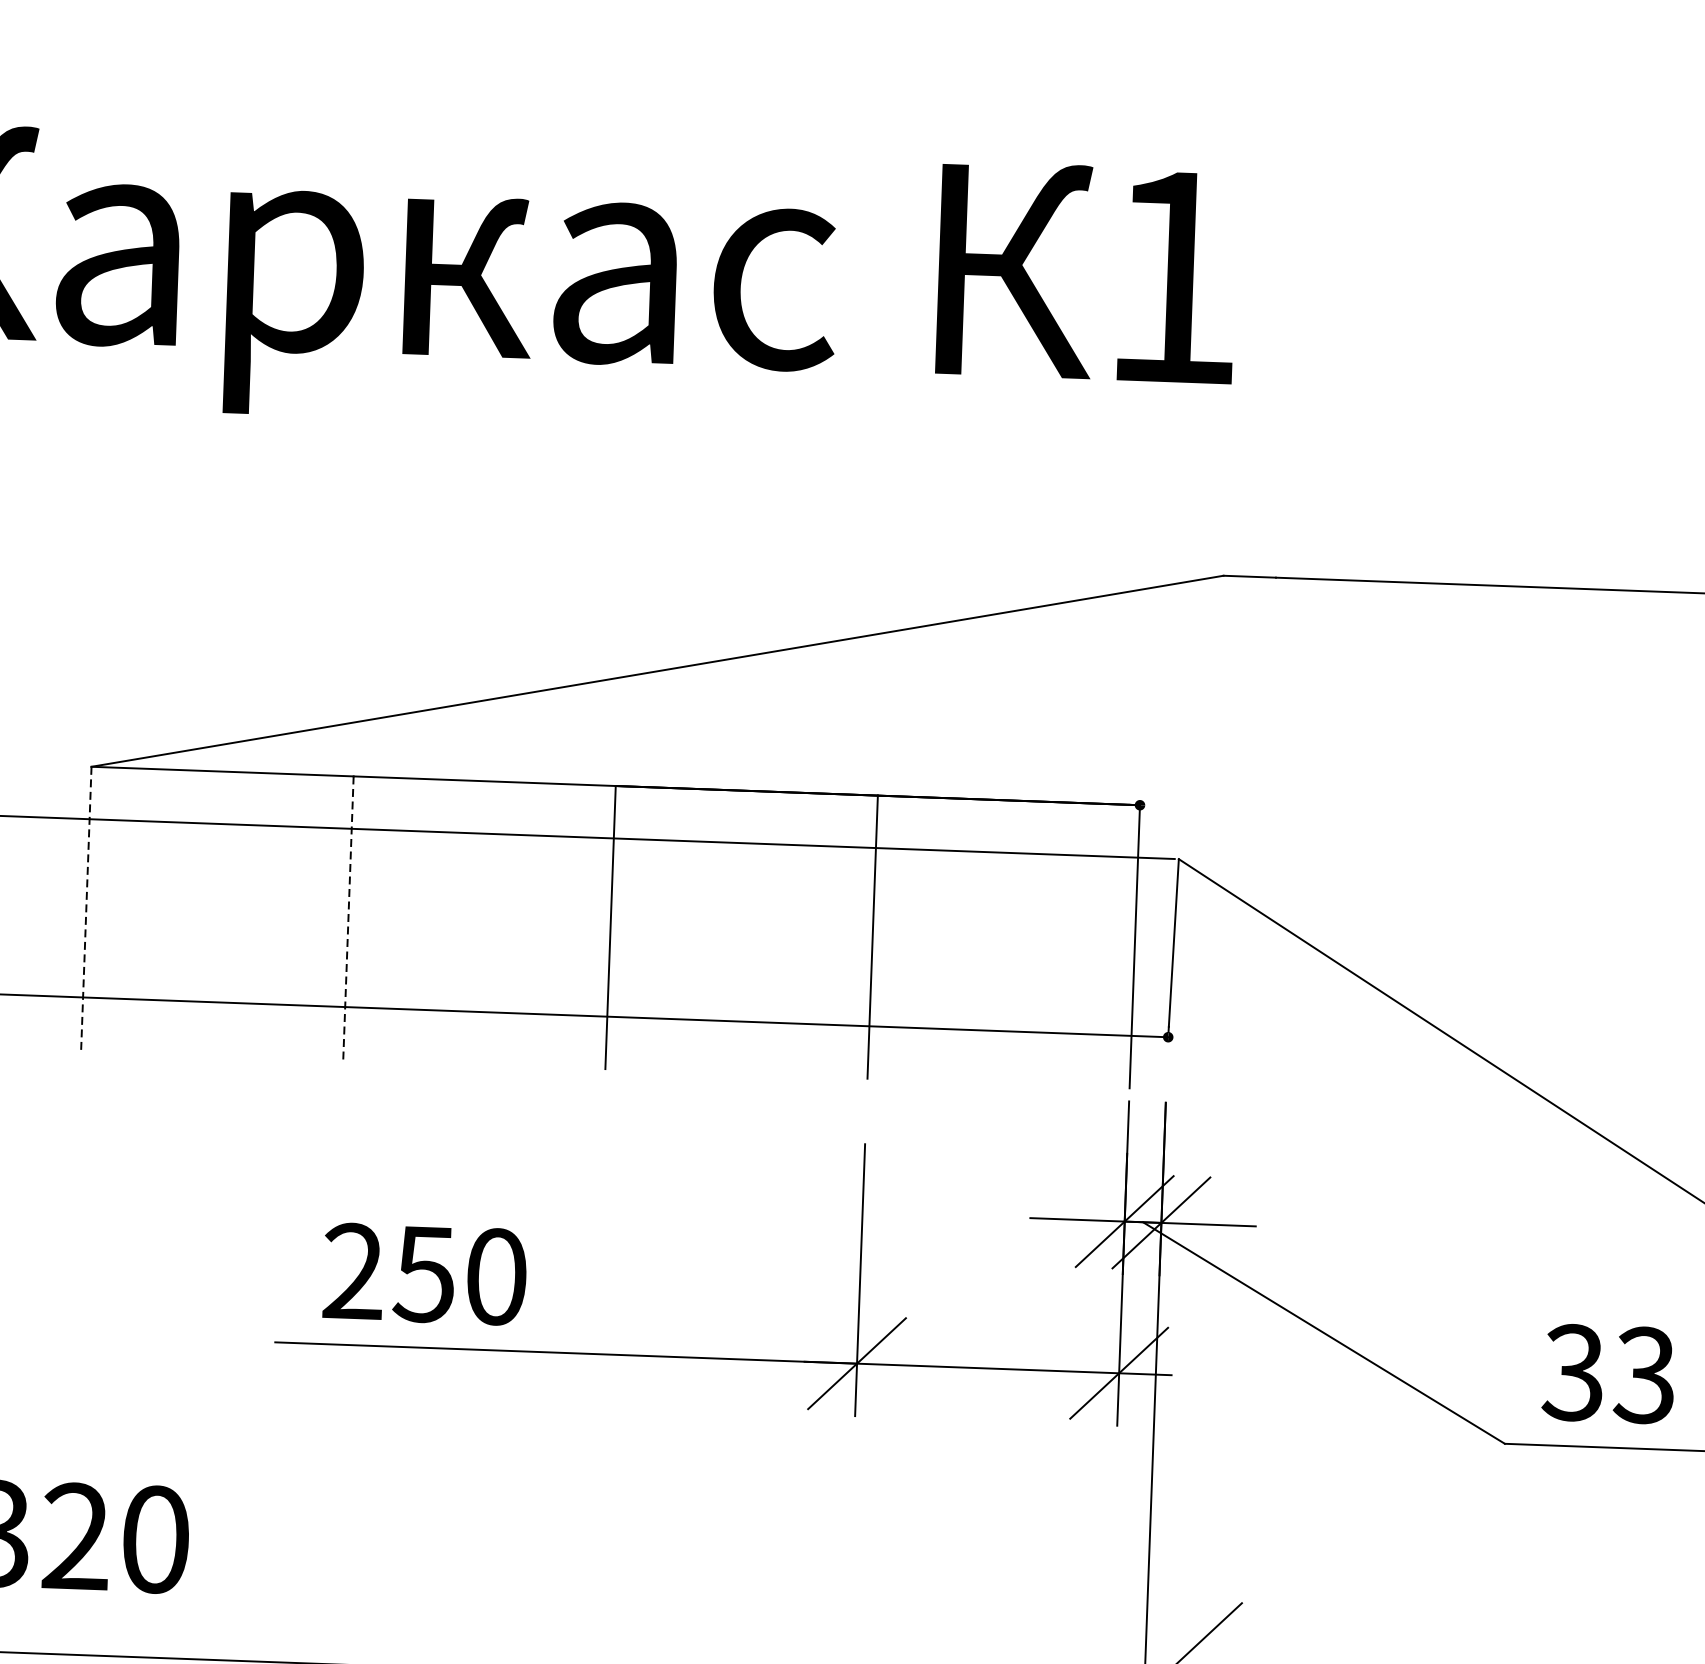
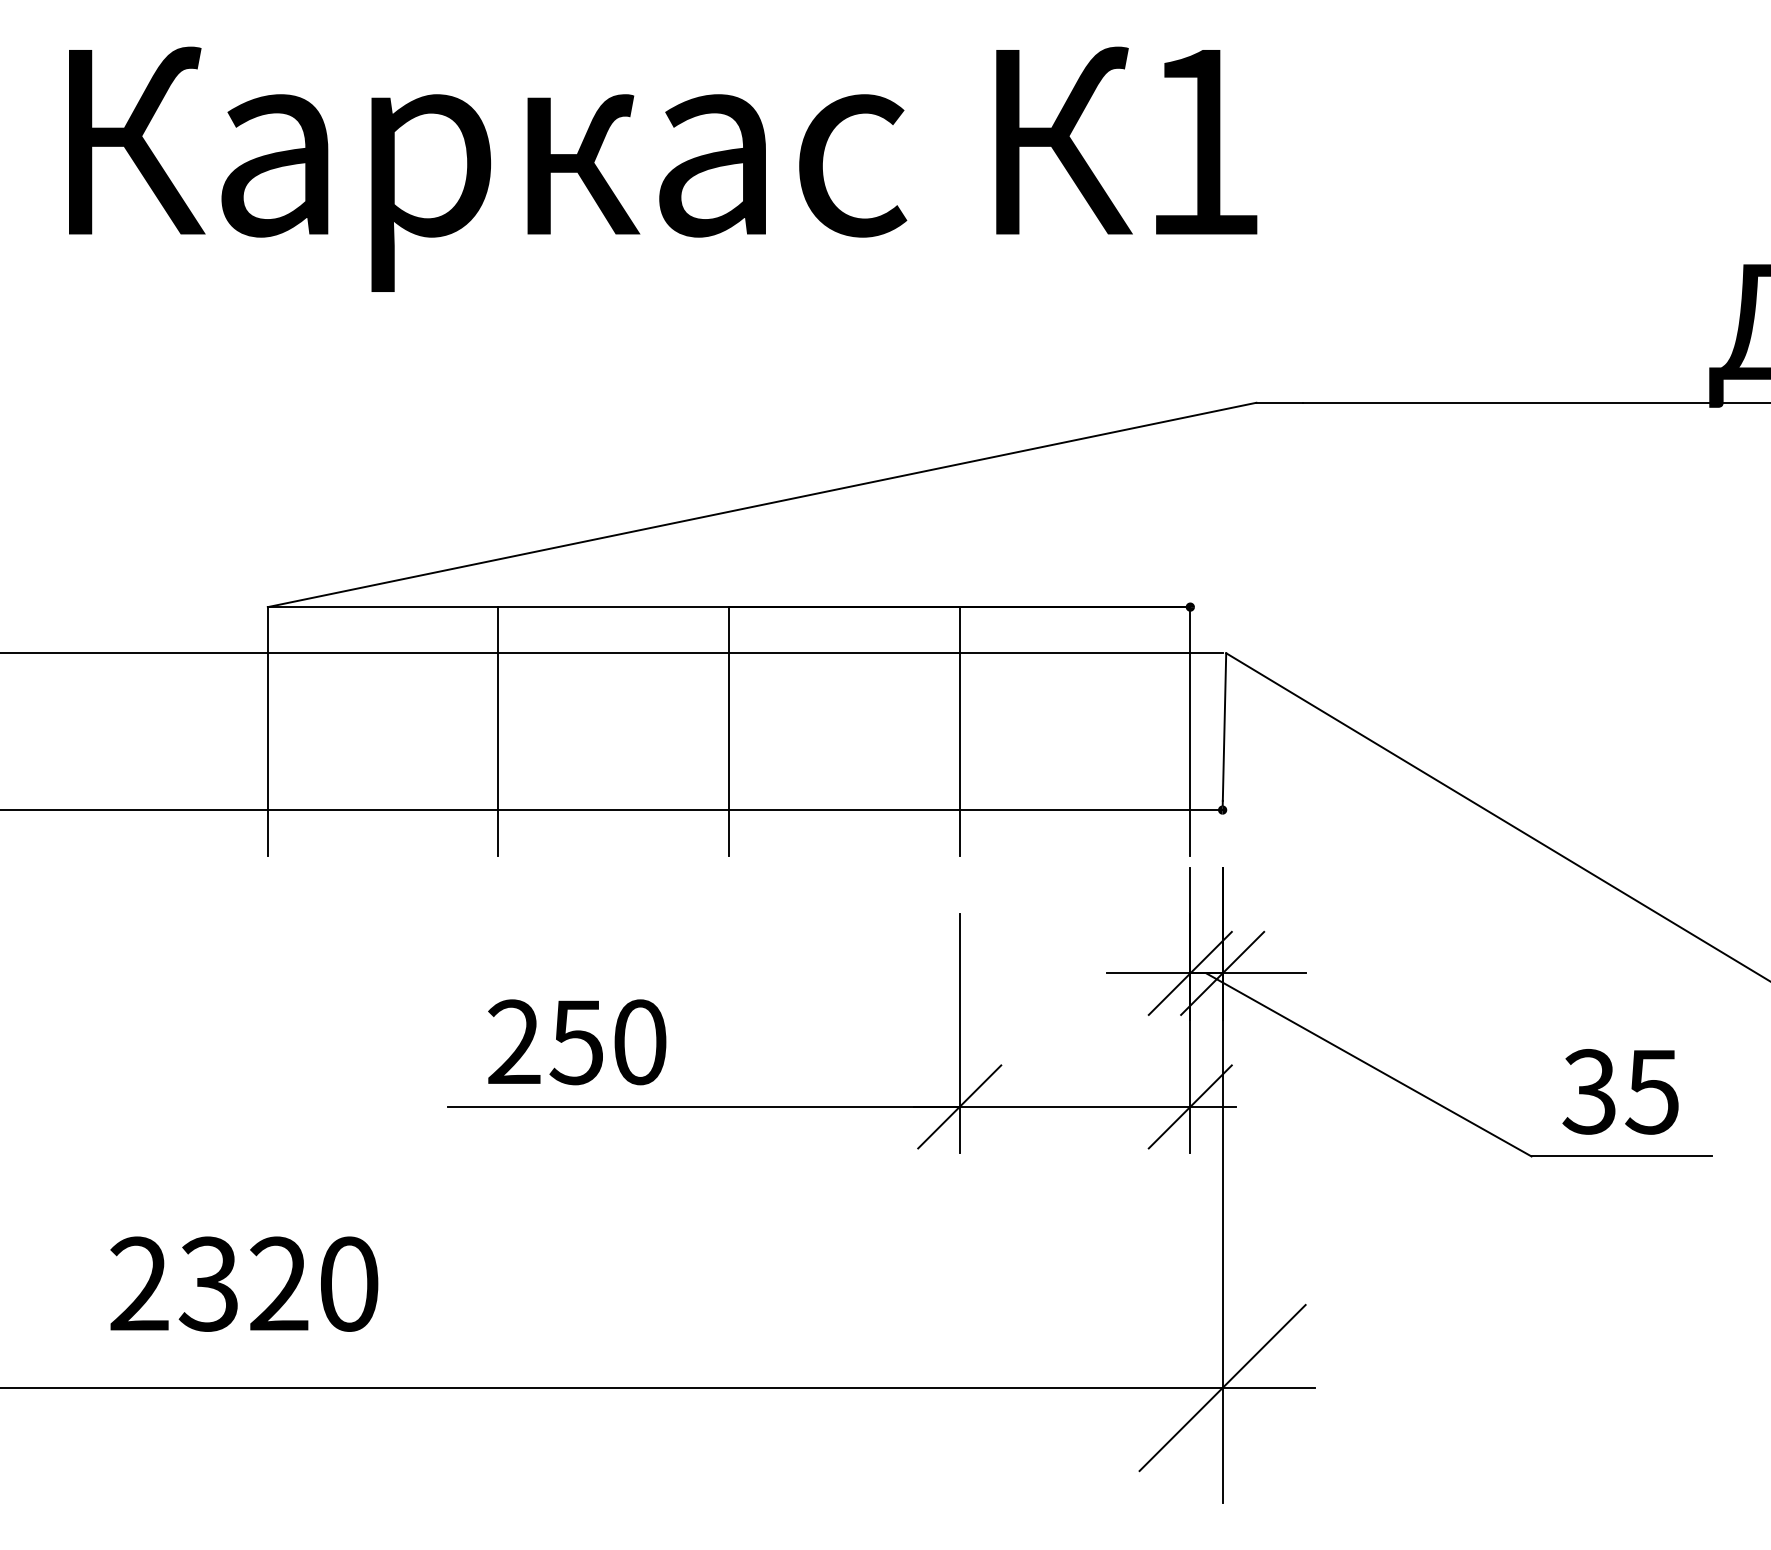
line: (85, 908) -> (267, 731), dashed -> solid
line: (348, 917) -> (498, 731), dashed -> solid
text: (1643, 1374) -> (1651, 1091), 33 -> 35

